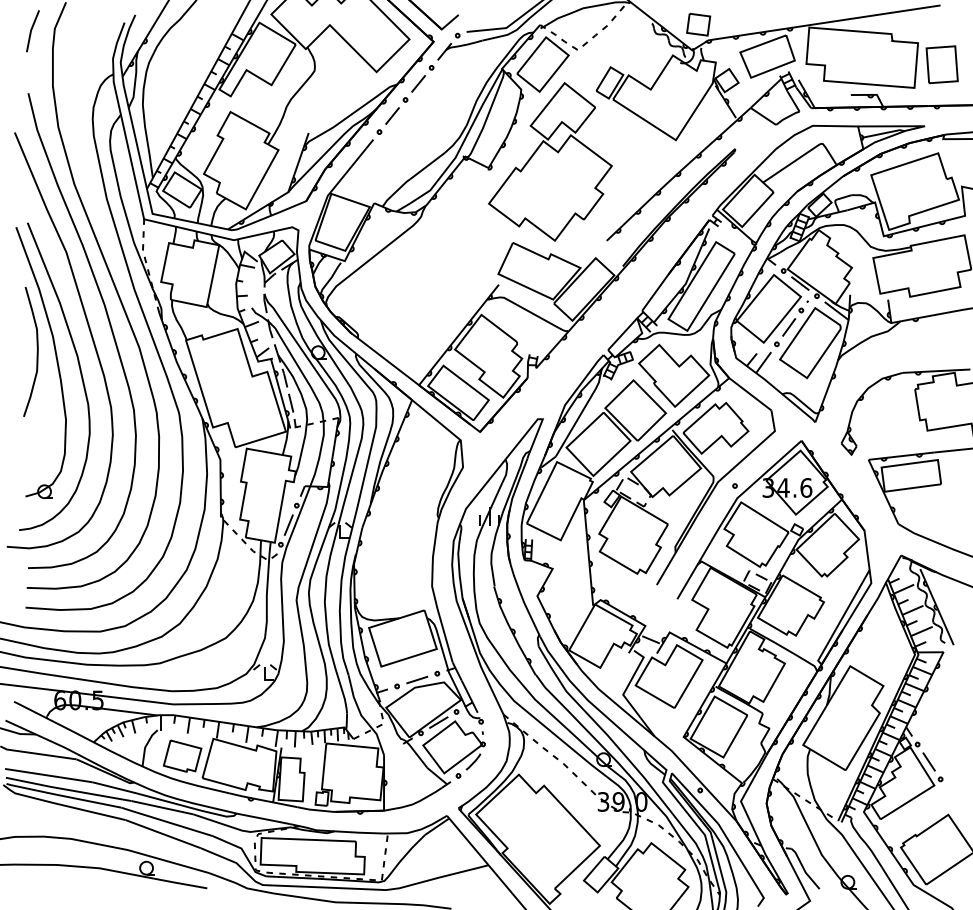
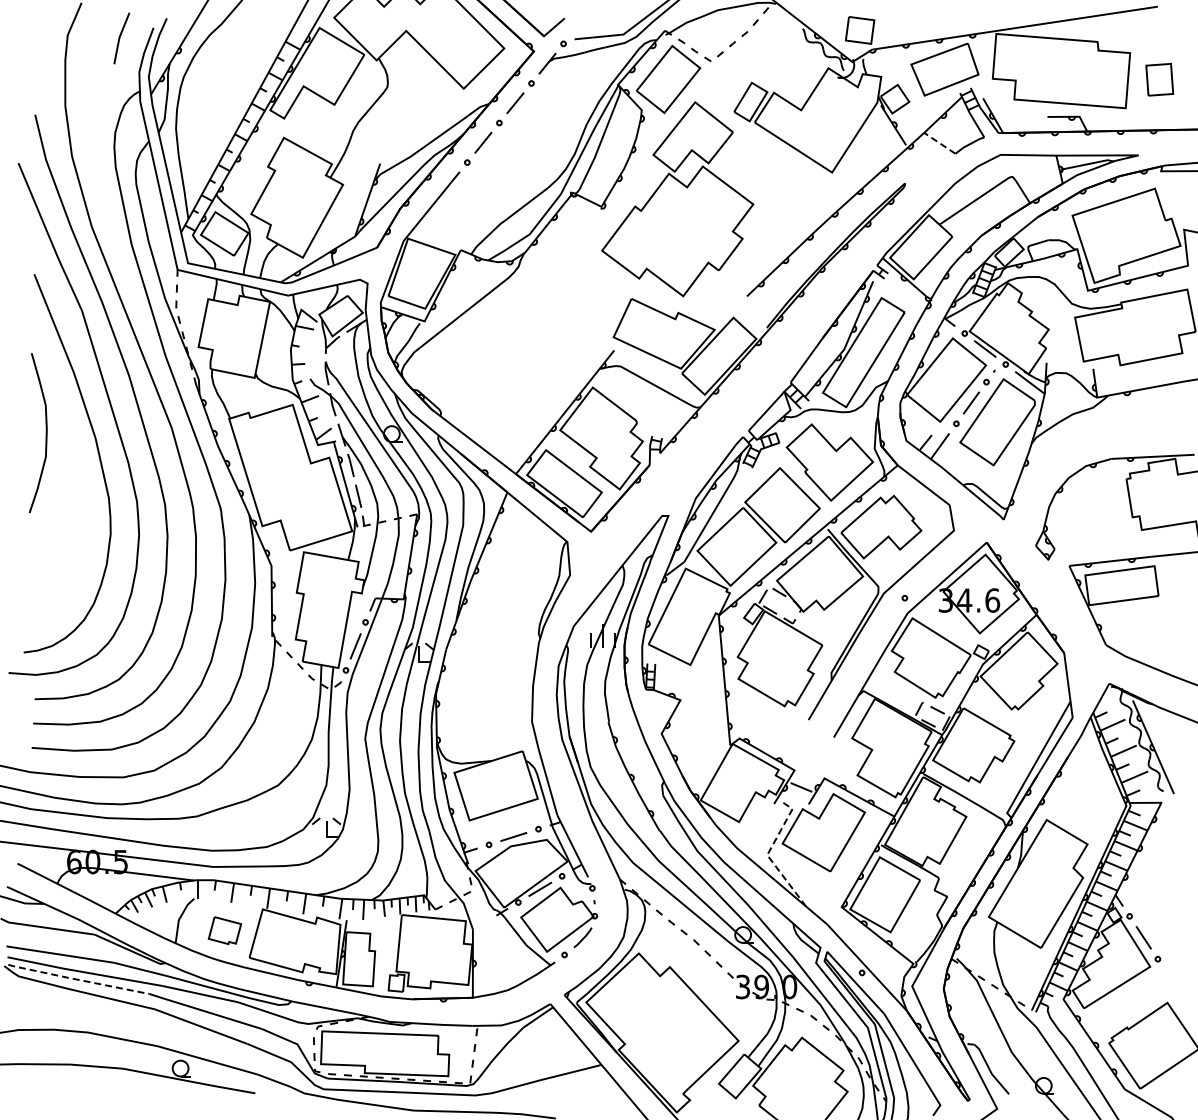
line: (31, 31) -> (120, 38), moved
part: (941, 64) -> (1159, 79), size x0.7
line: (763, 116) -> (939, 143), solid -> dashed
part: (56, 360) -> (69, 443), removed
line: (624, 693) -> (768, 853), solid -> dashed
part: (182, 756) -> (224, 930), size x0.7
line: (62, 795) -> (77, 979), solid -> dashed

